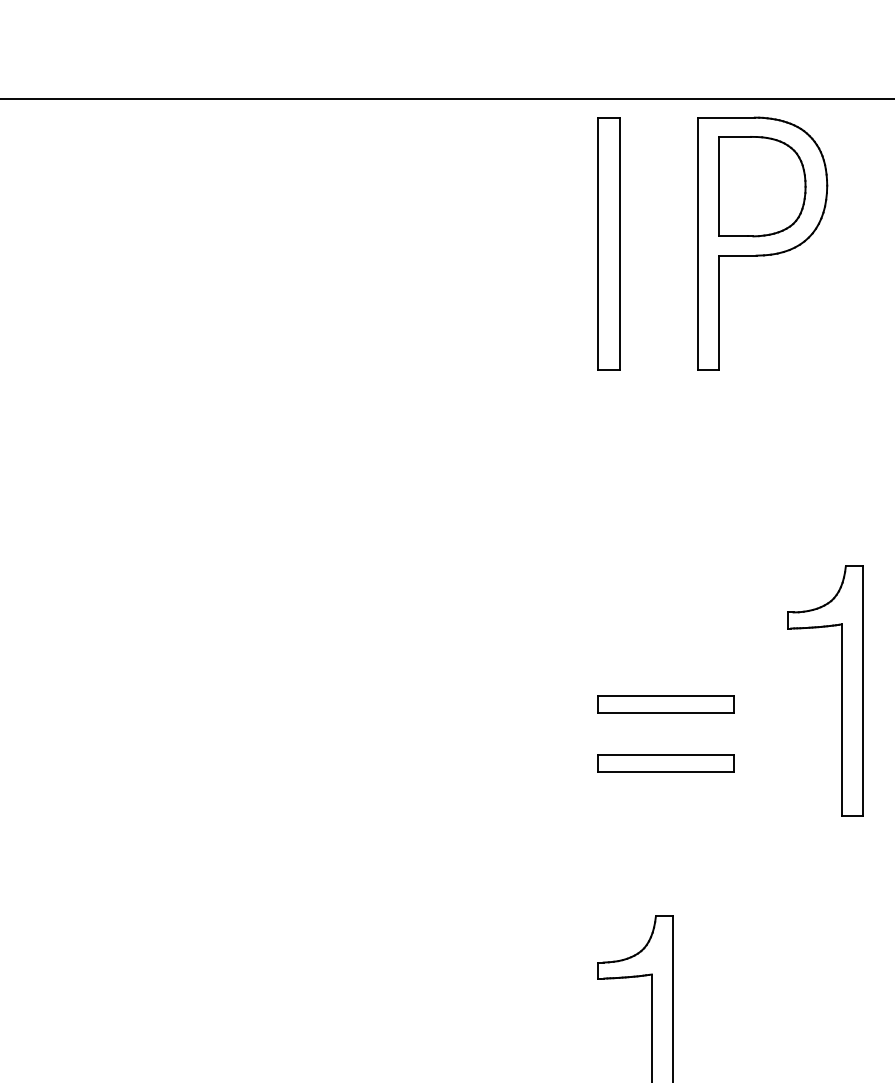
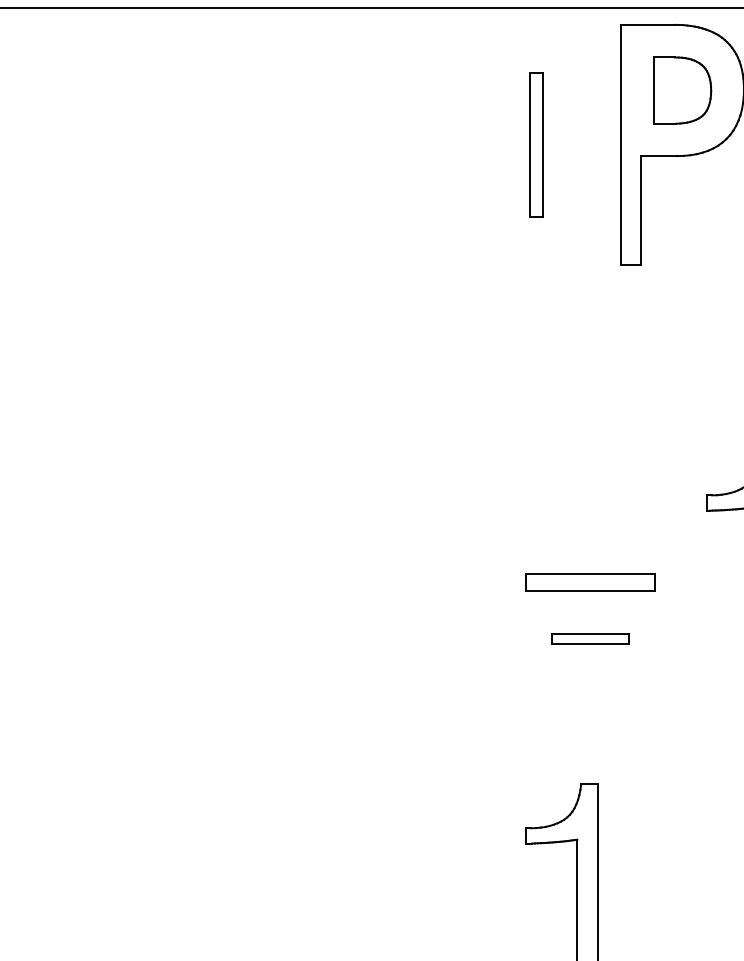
part: (762, 186) -> (682, 90), size x0.7
part: (608, 243) -> (536, 144), size x0.6
part: (665, 763) -> (590, 639), size x0.6

